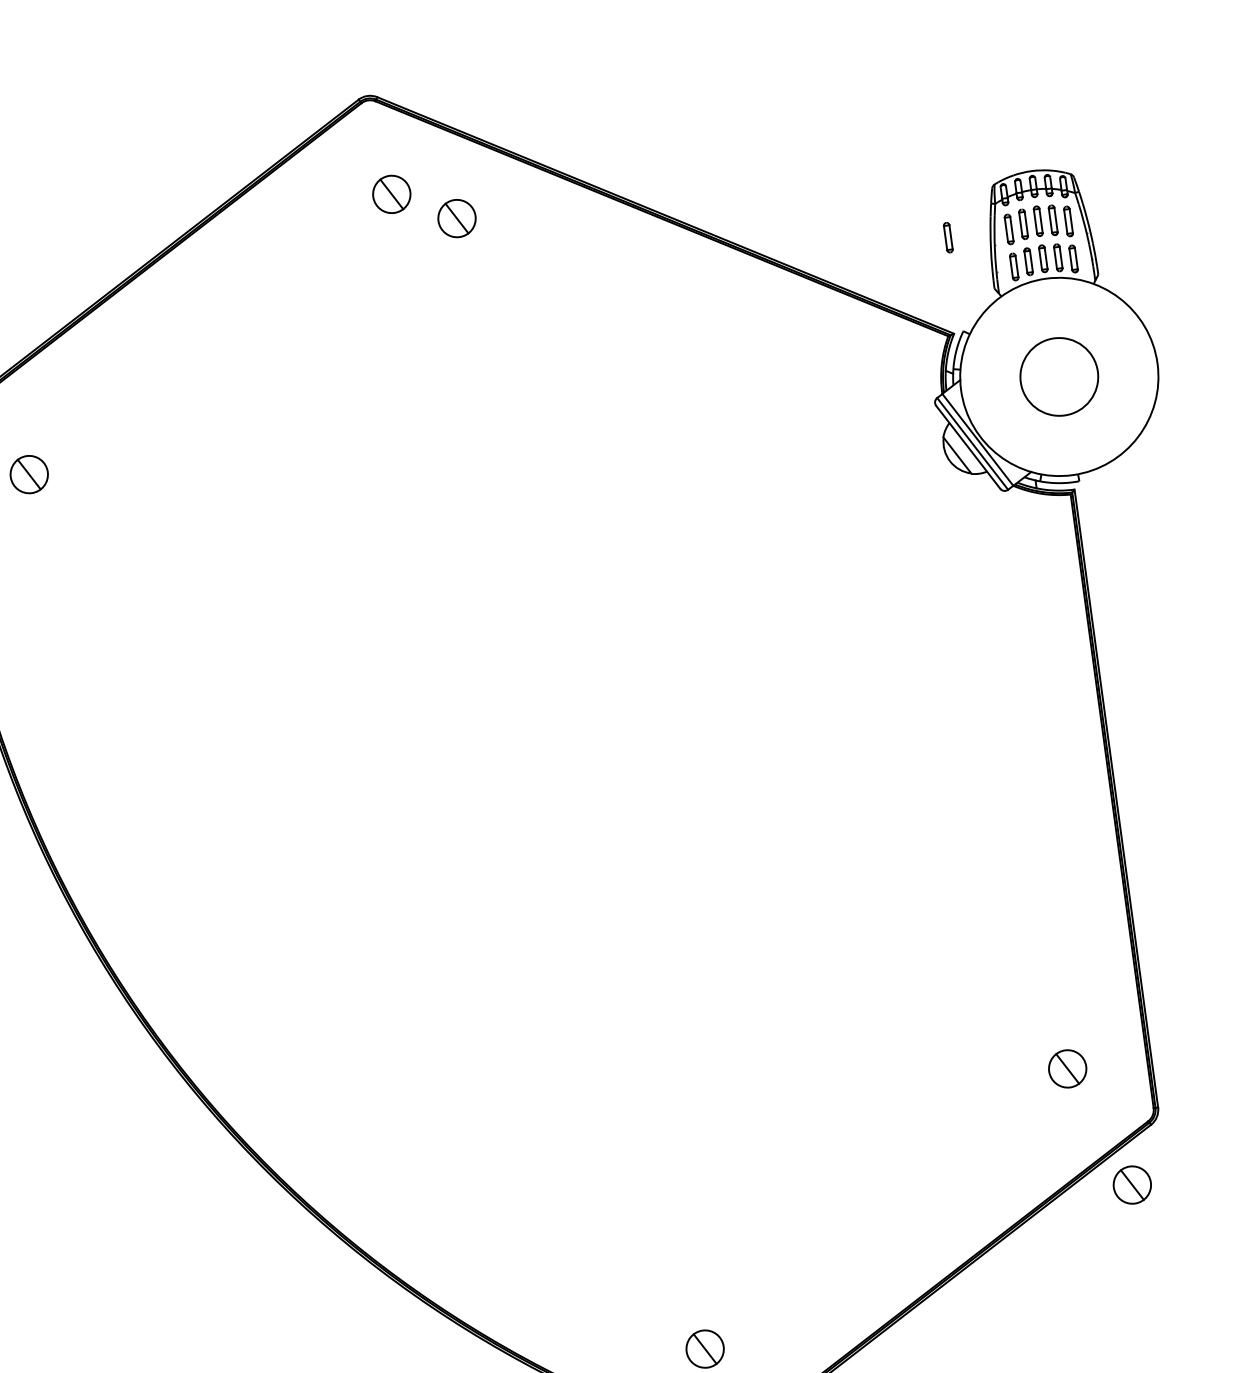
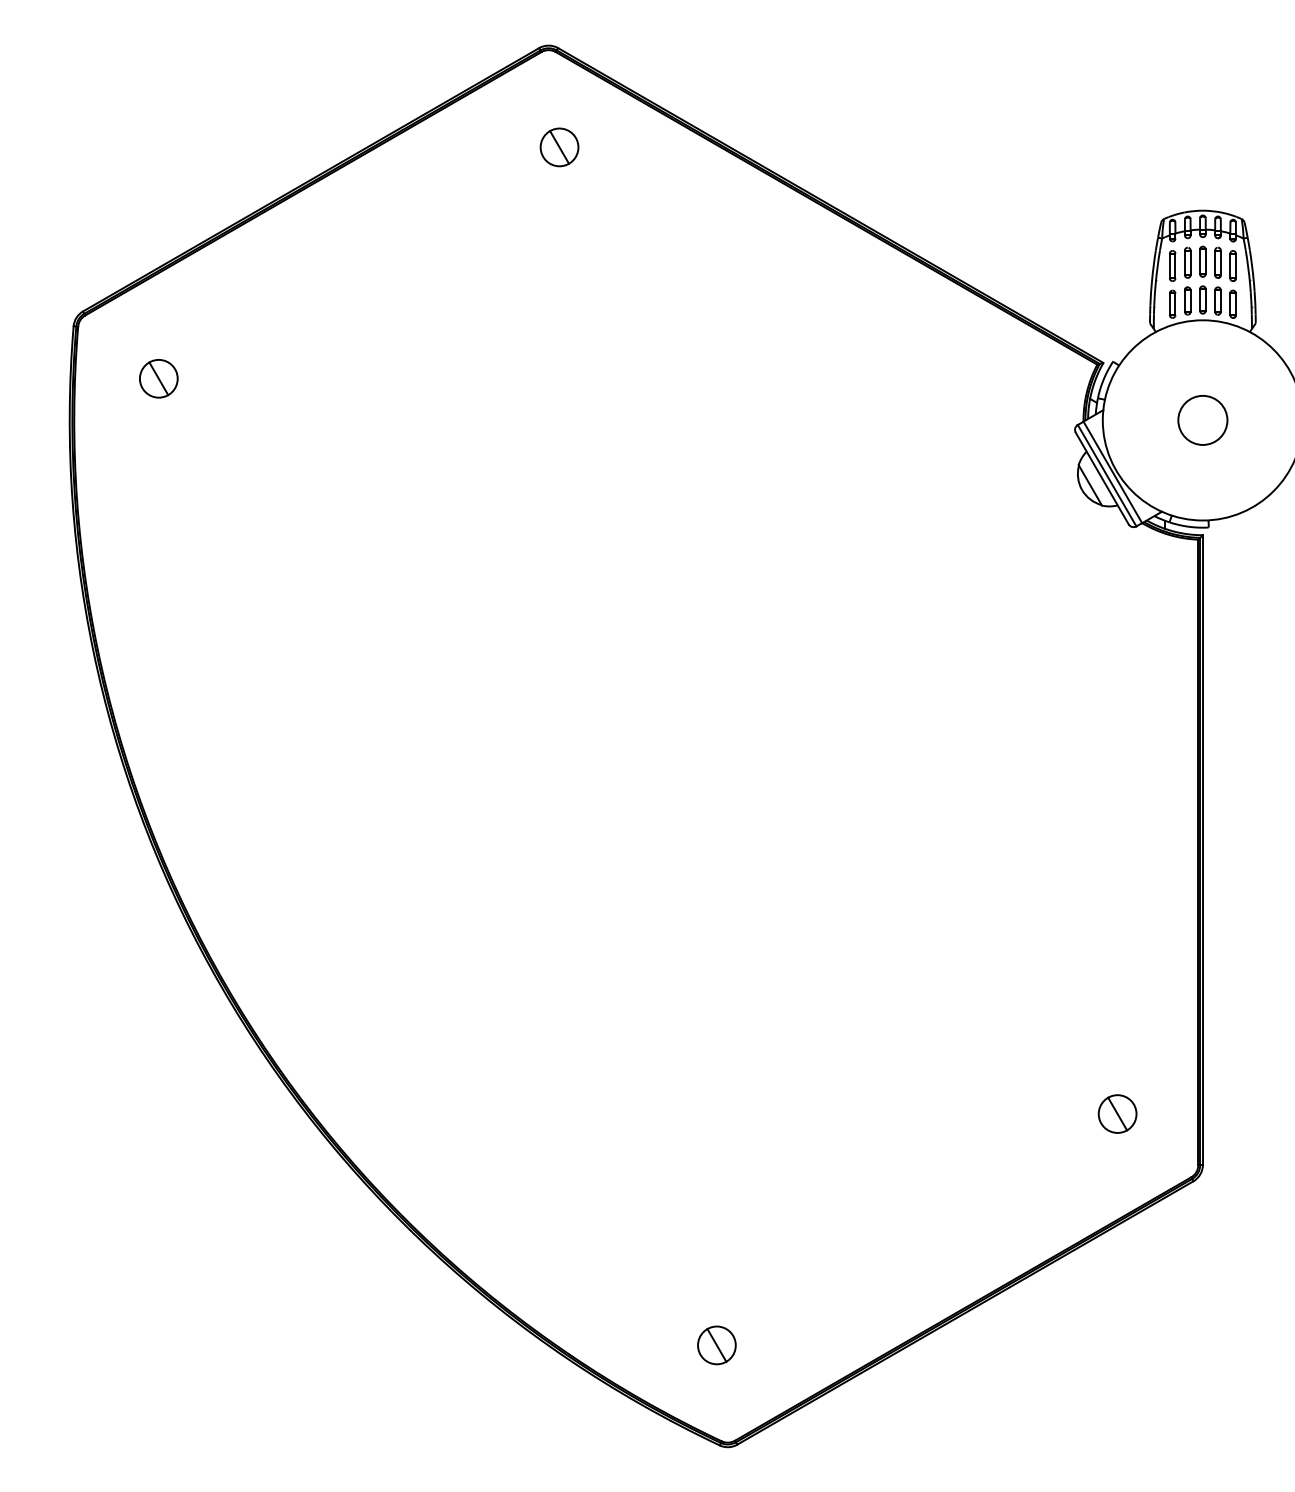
part: (456, 218) -> (621, 180), removed
part: (948, 237) -> (1110, 265), removed
circle: (1058, 376) -> (1202, 419), size x0.62
part: (1132, 1184) -> (1166, 1238), removed

